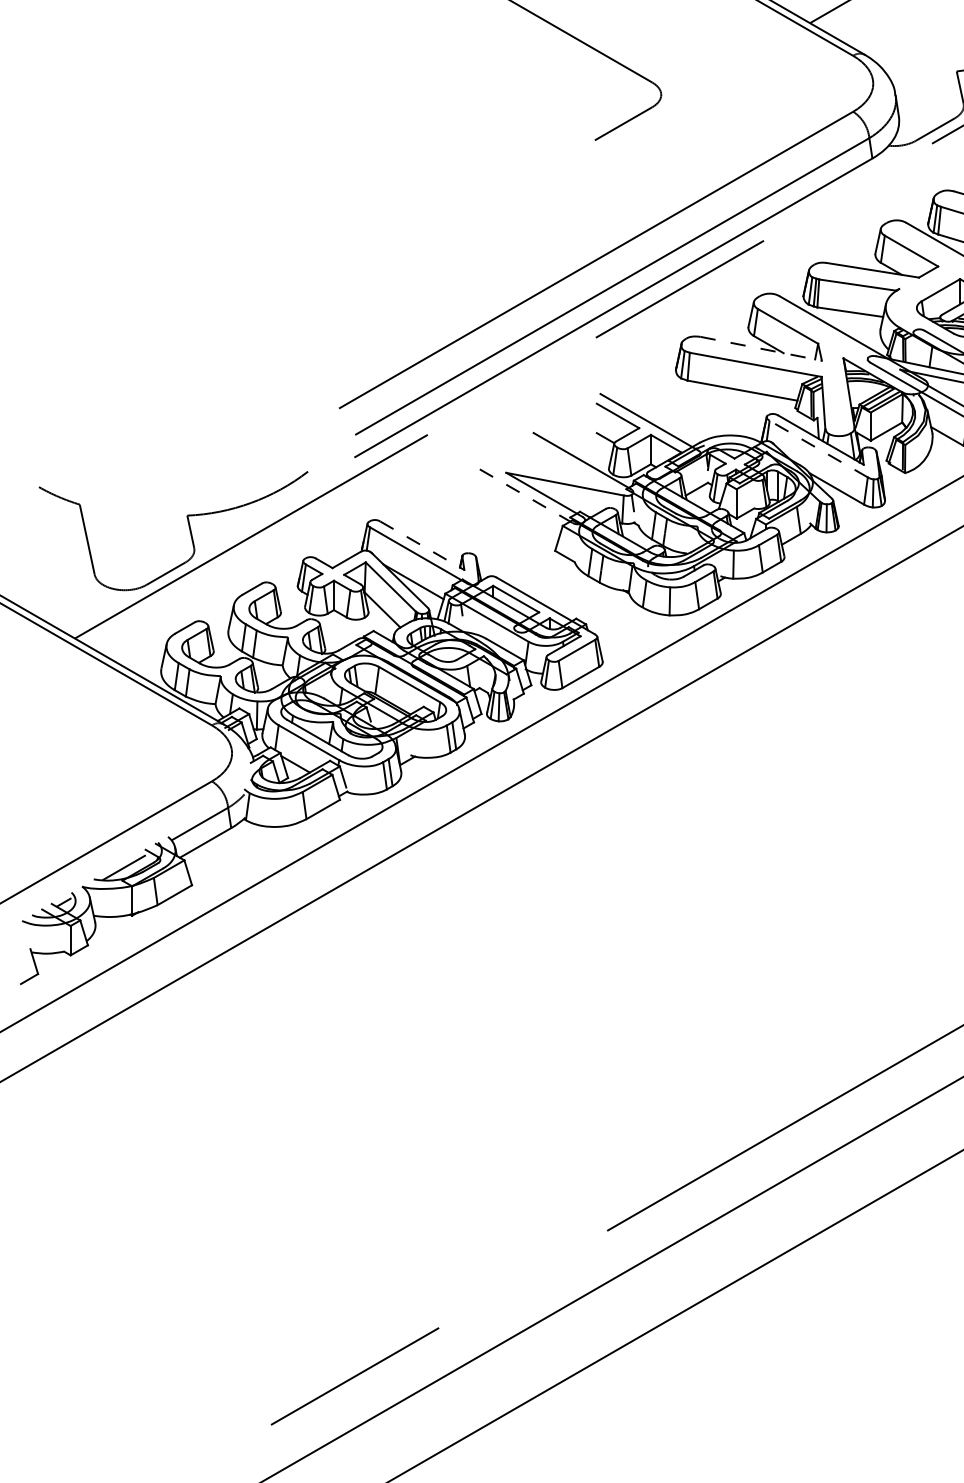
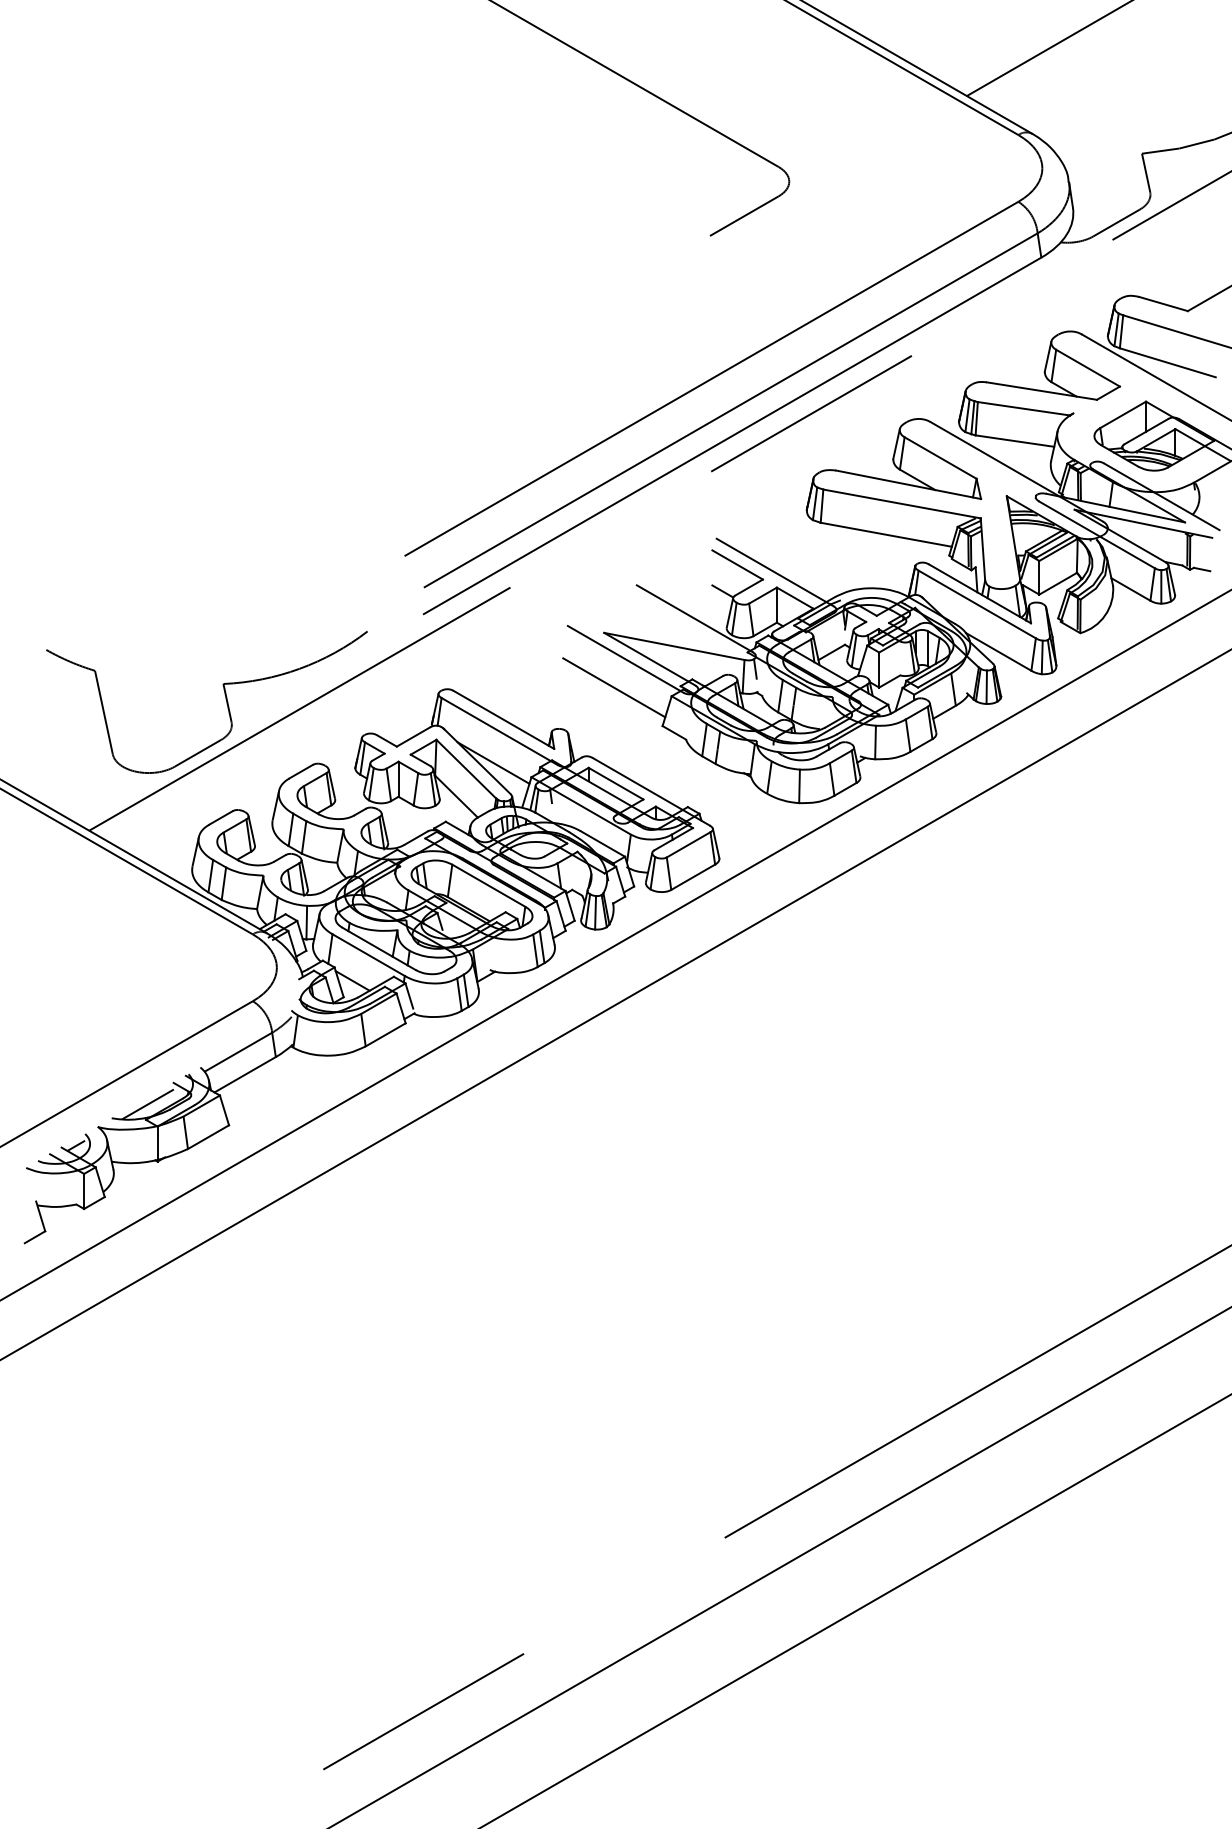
line: (761, 348) -> (908, 484), dashed -> solid
line: (818, 449) -> (977, 604), dashed -> solid
line: (524, 495) -> (625, 659), dashed -> solid
line: (514, 518) -> (614, 687), added
line: (422, 545) -> (504, 719), dashed -> solid

